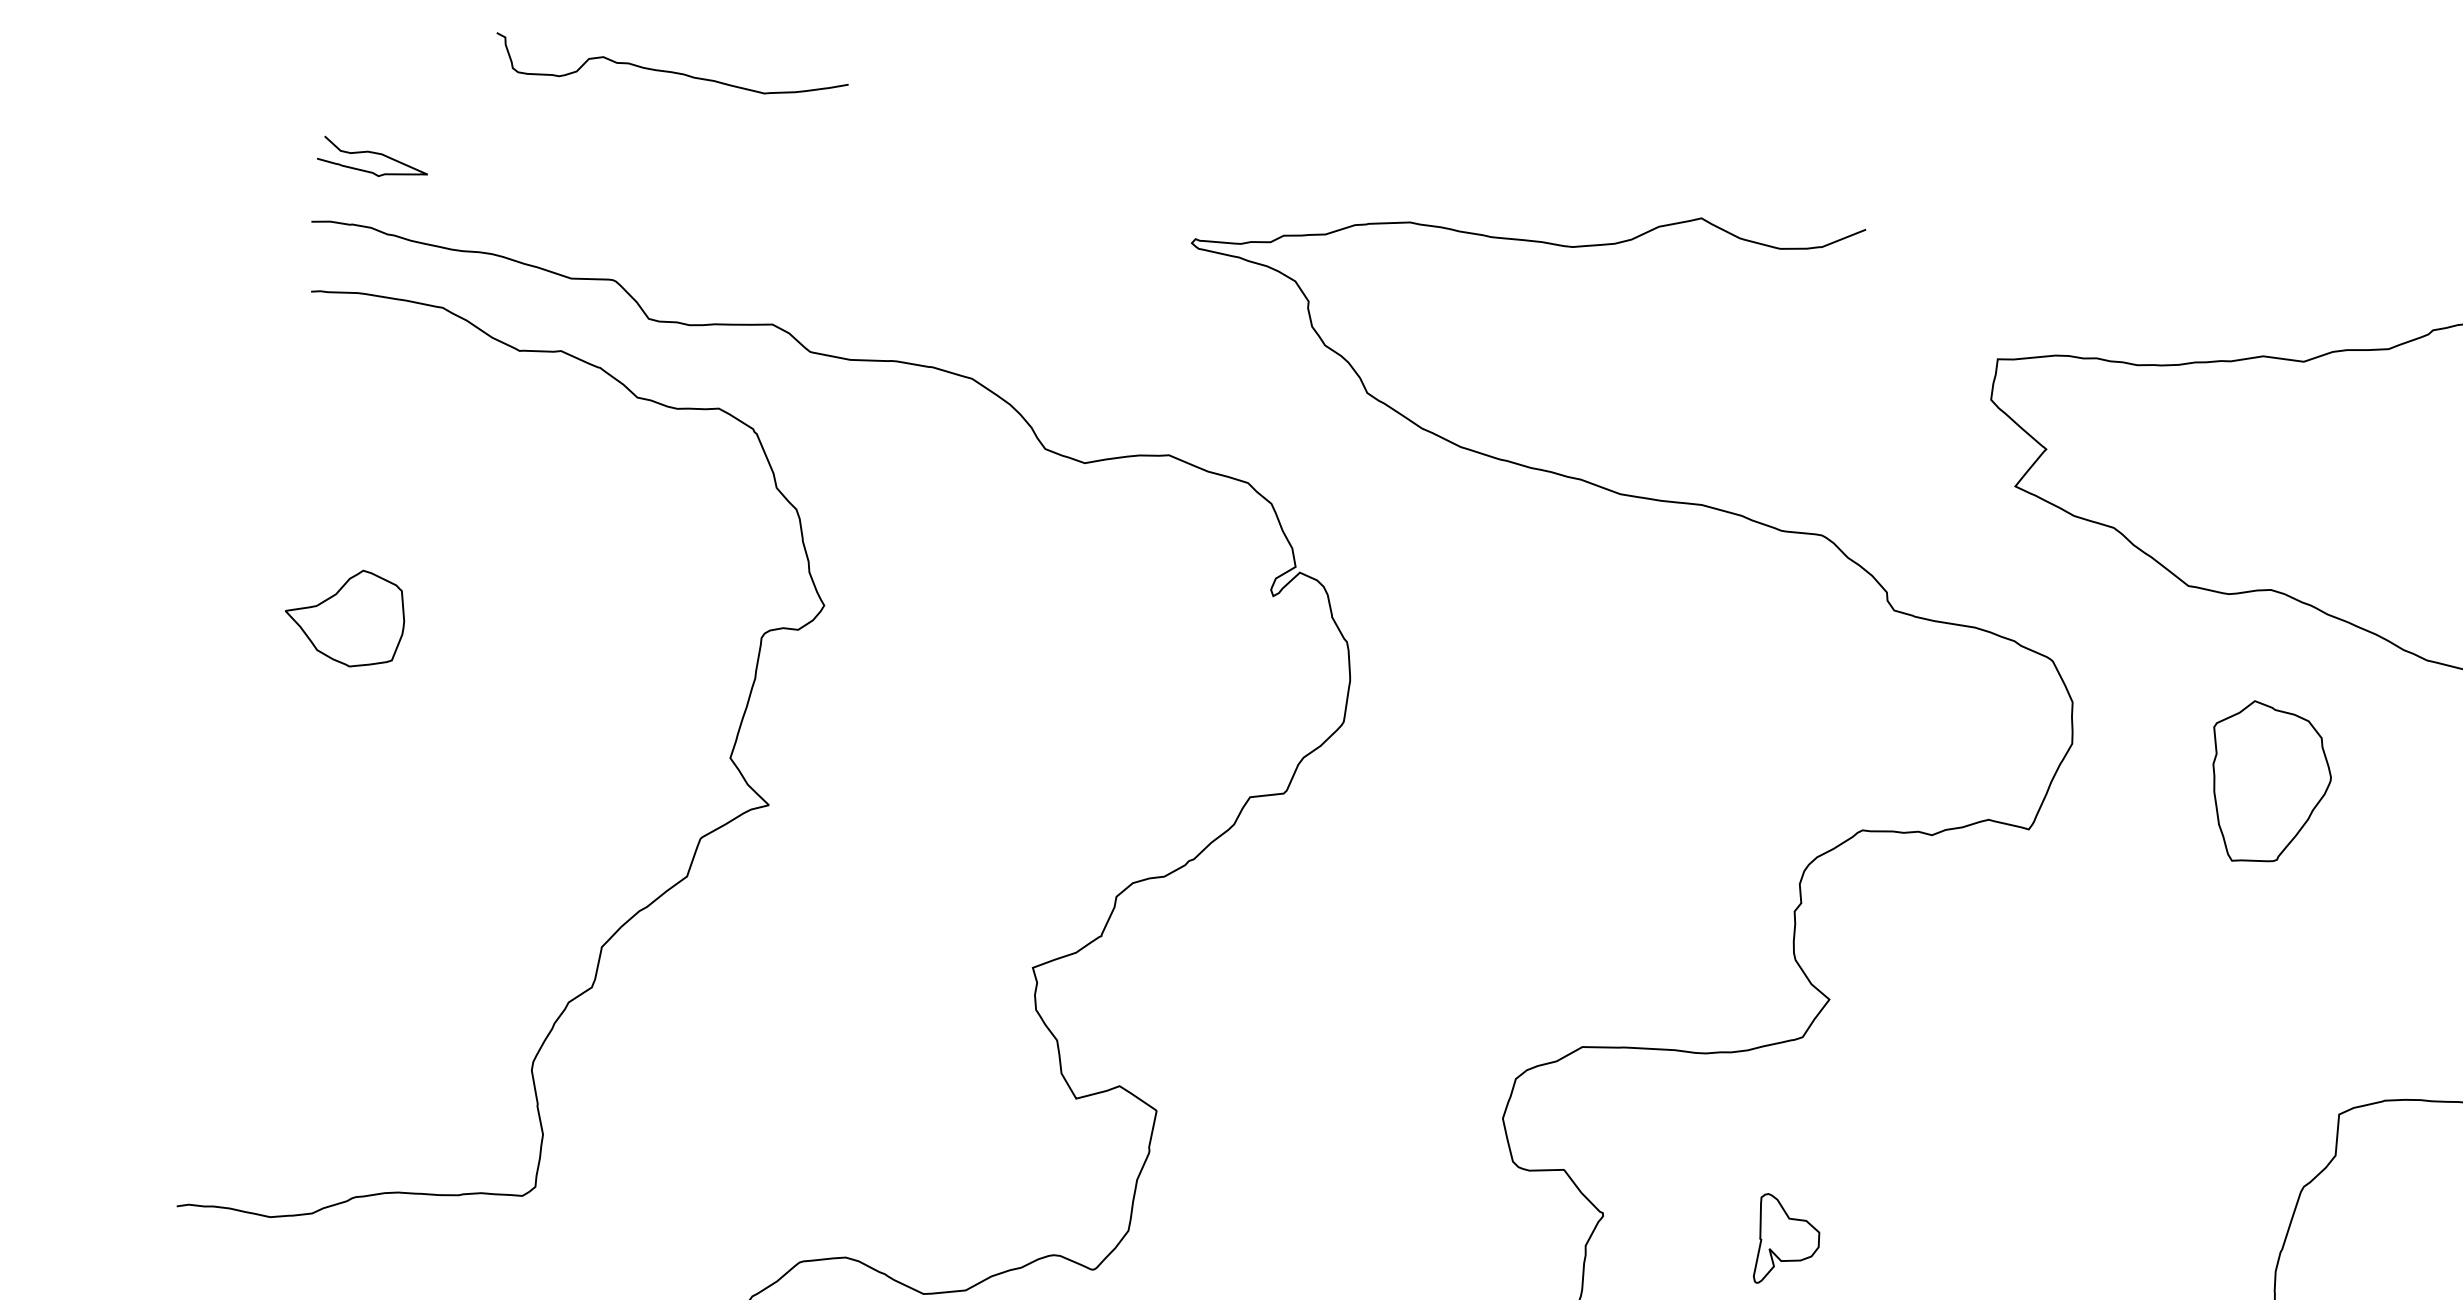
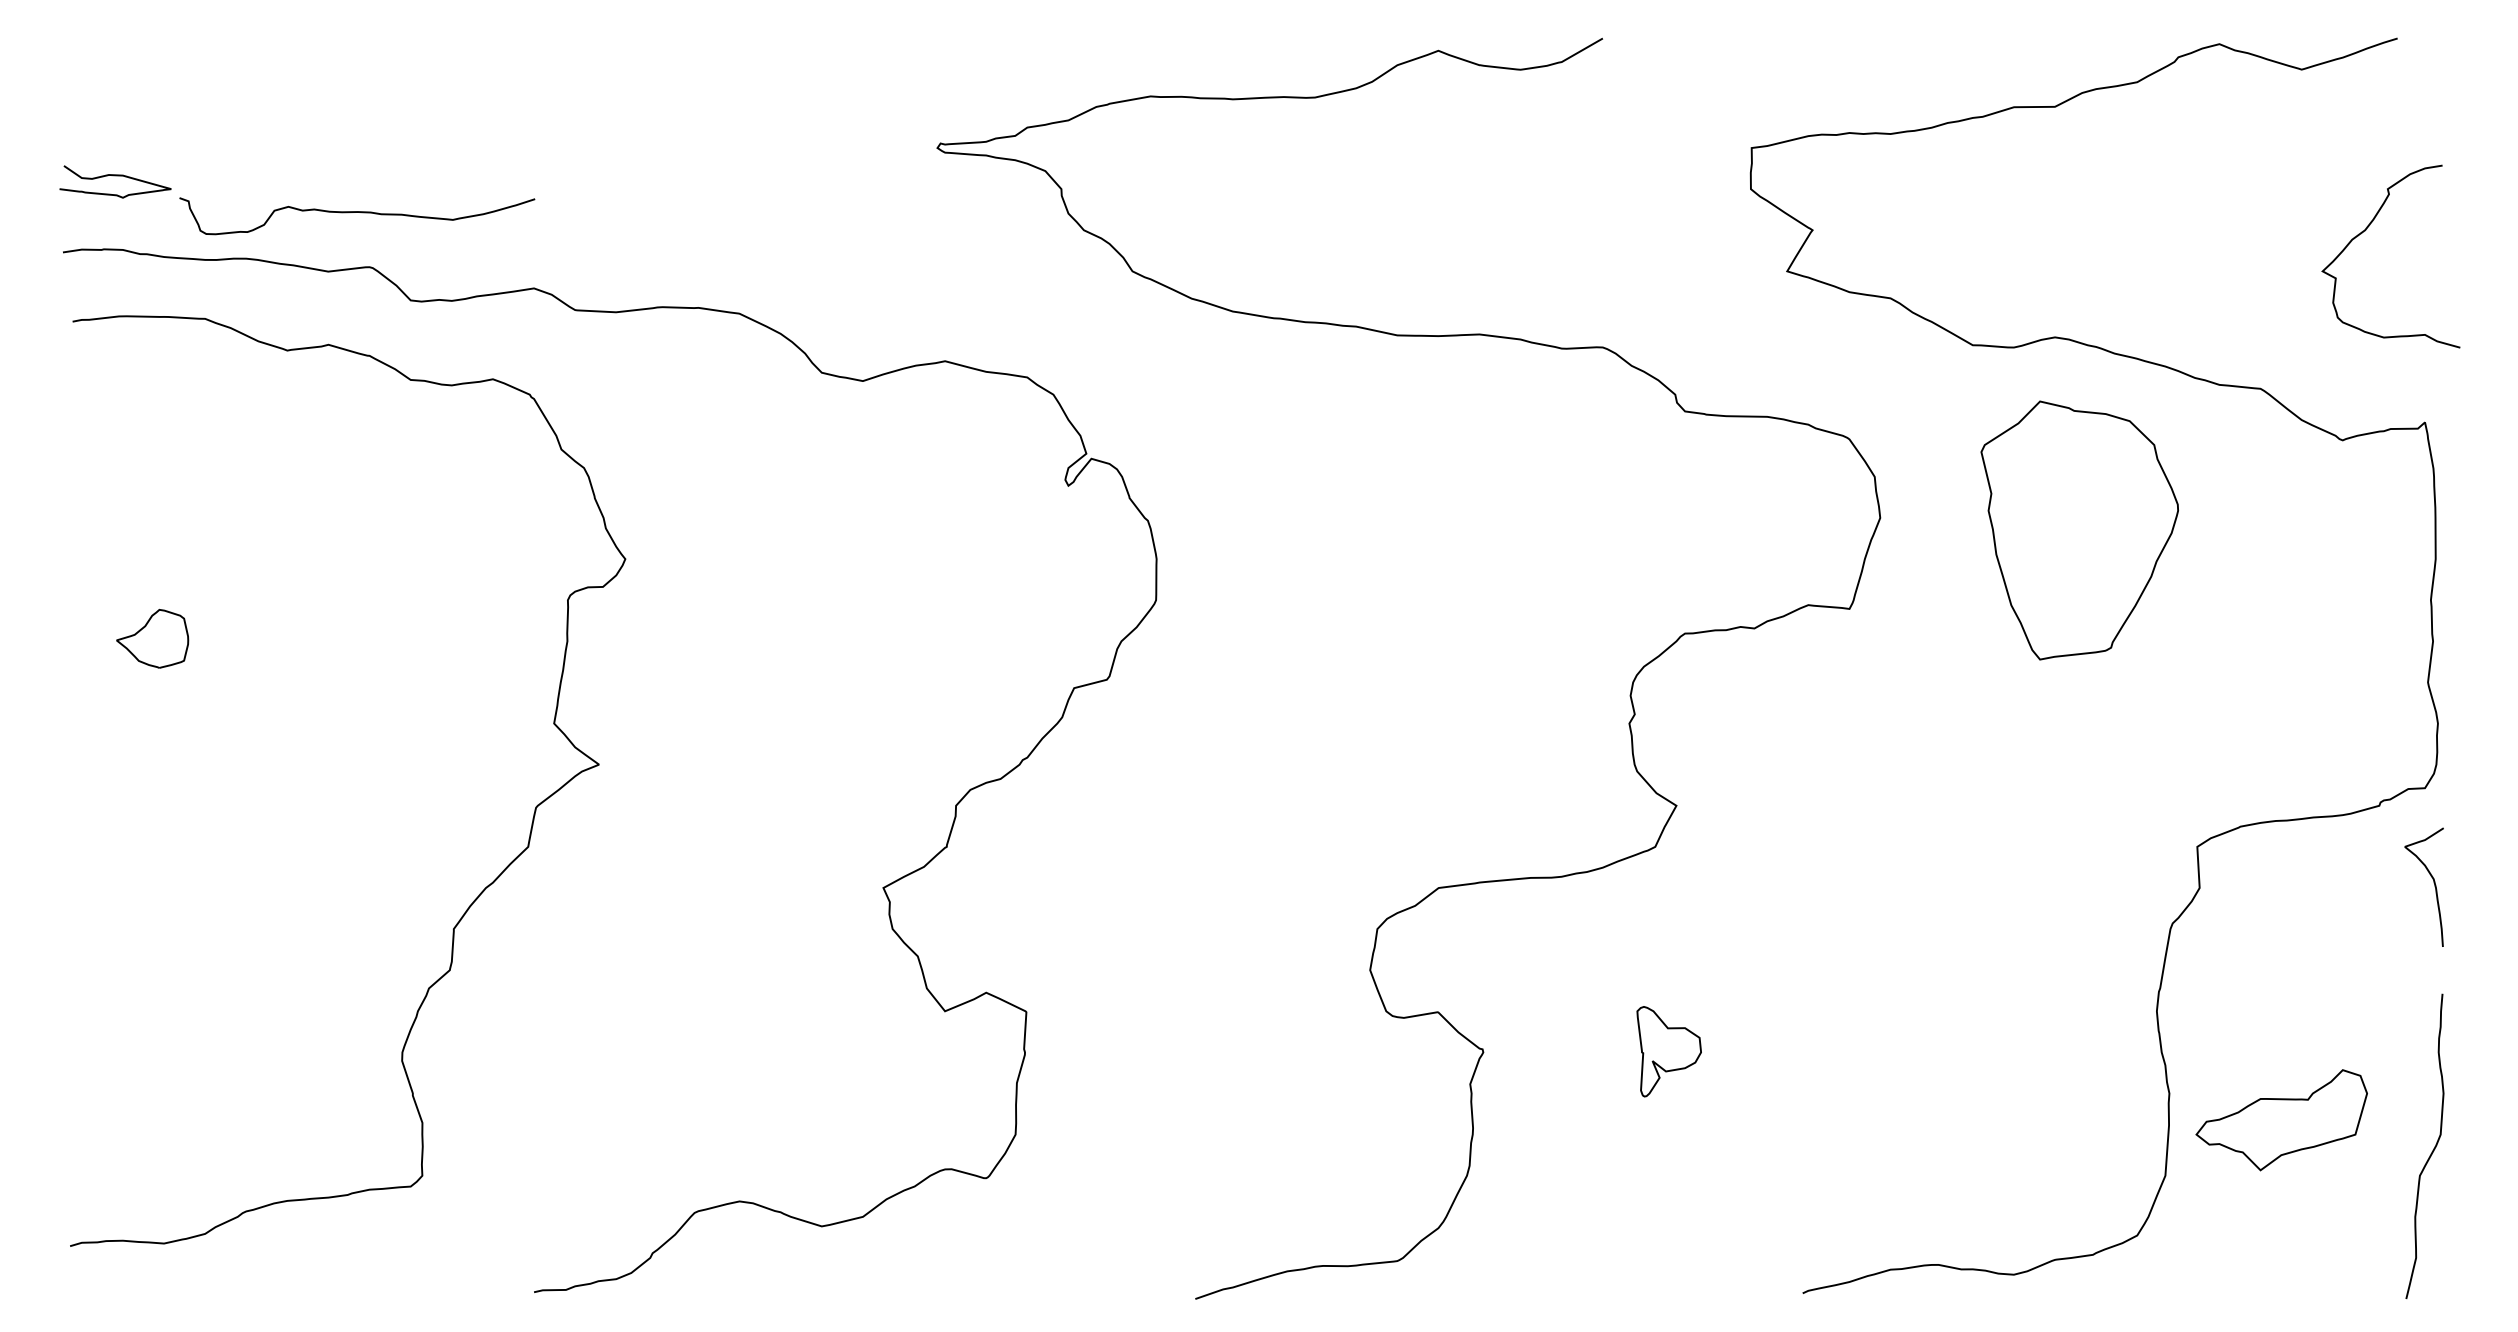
curve: (670, 72) -> (357, 212), moved
part: (344, 616) -> (152, 638), size x0.6
part: (2267, 783) -> (2079, 529), size x1.6

